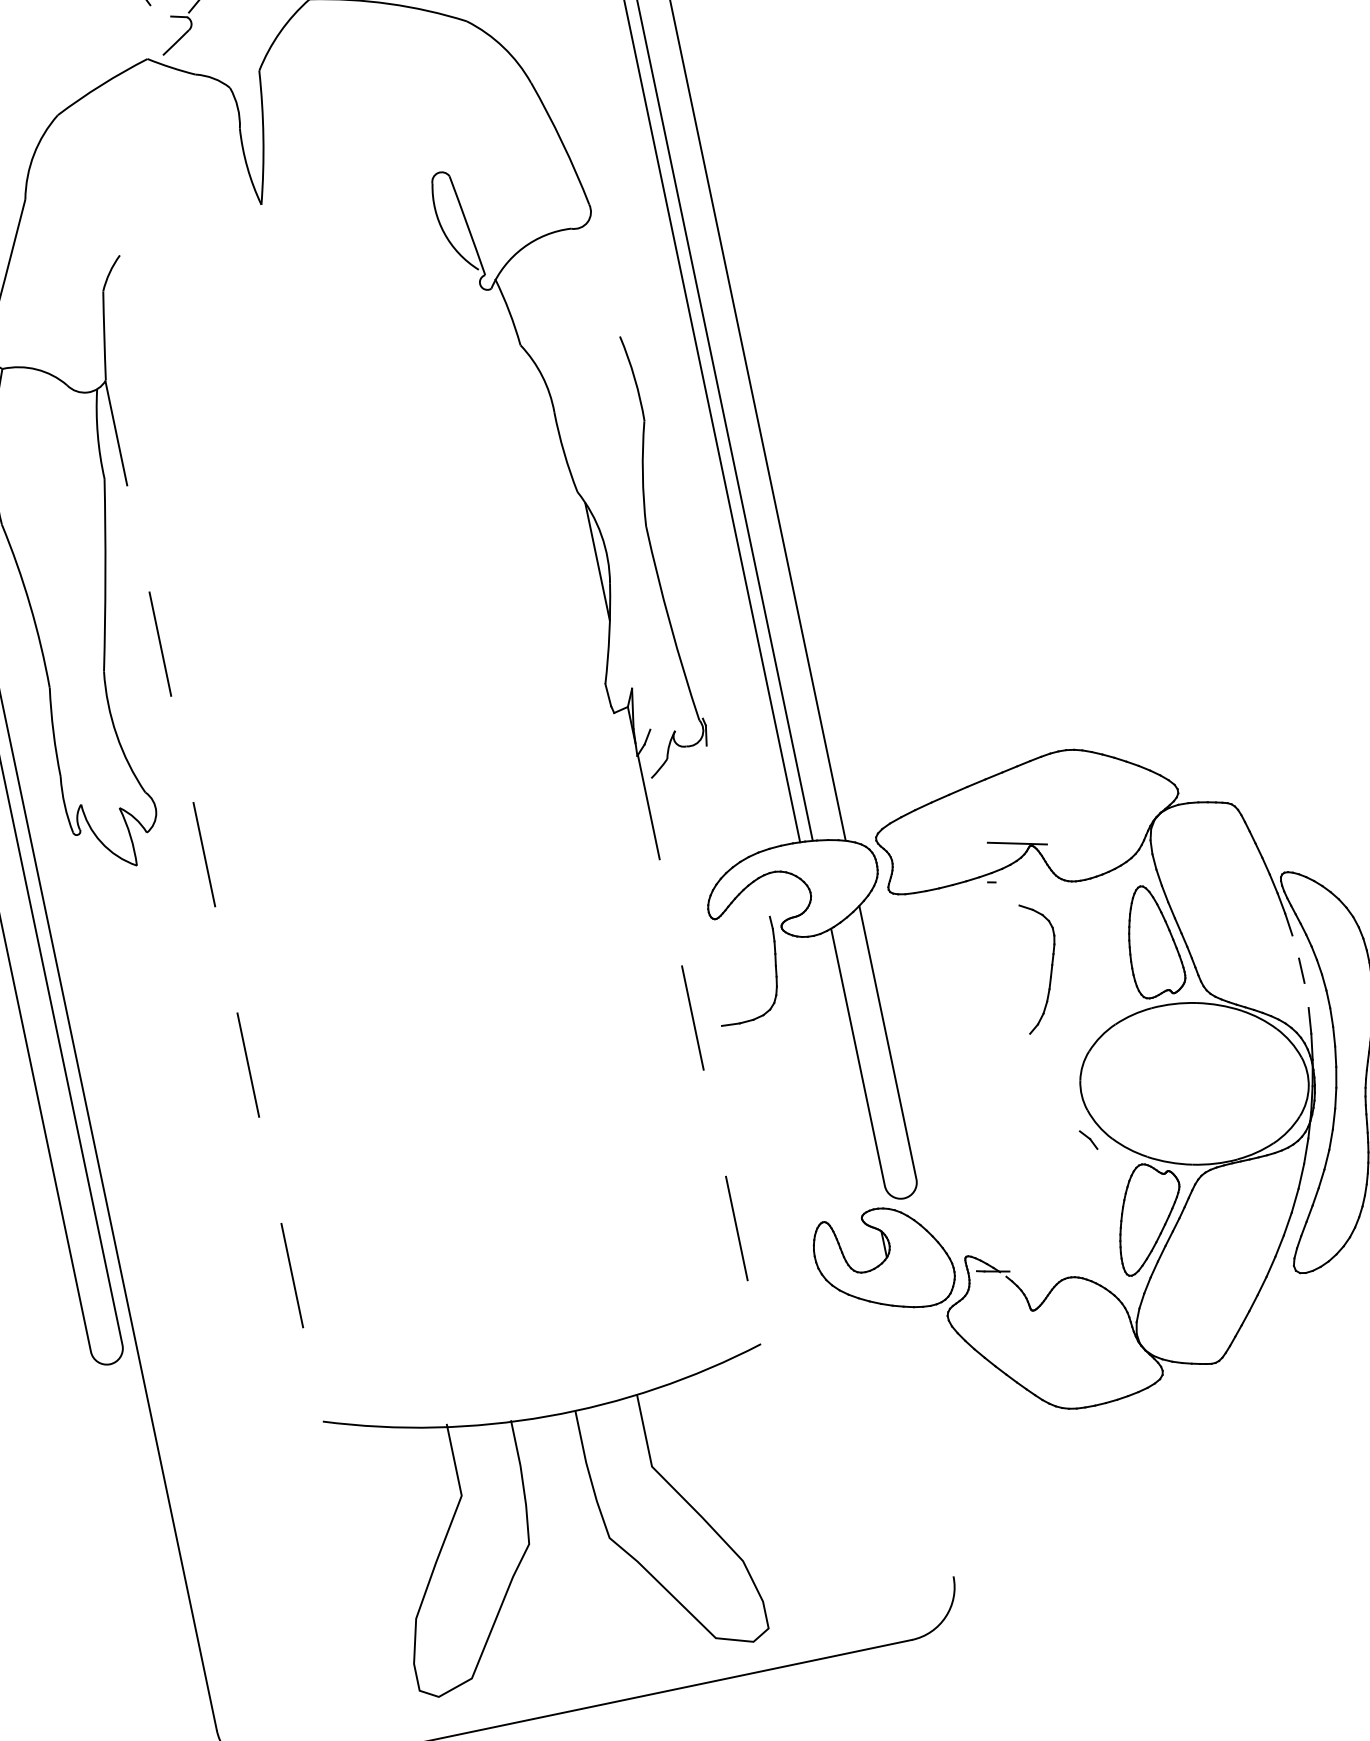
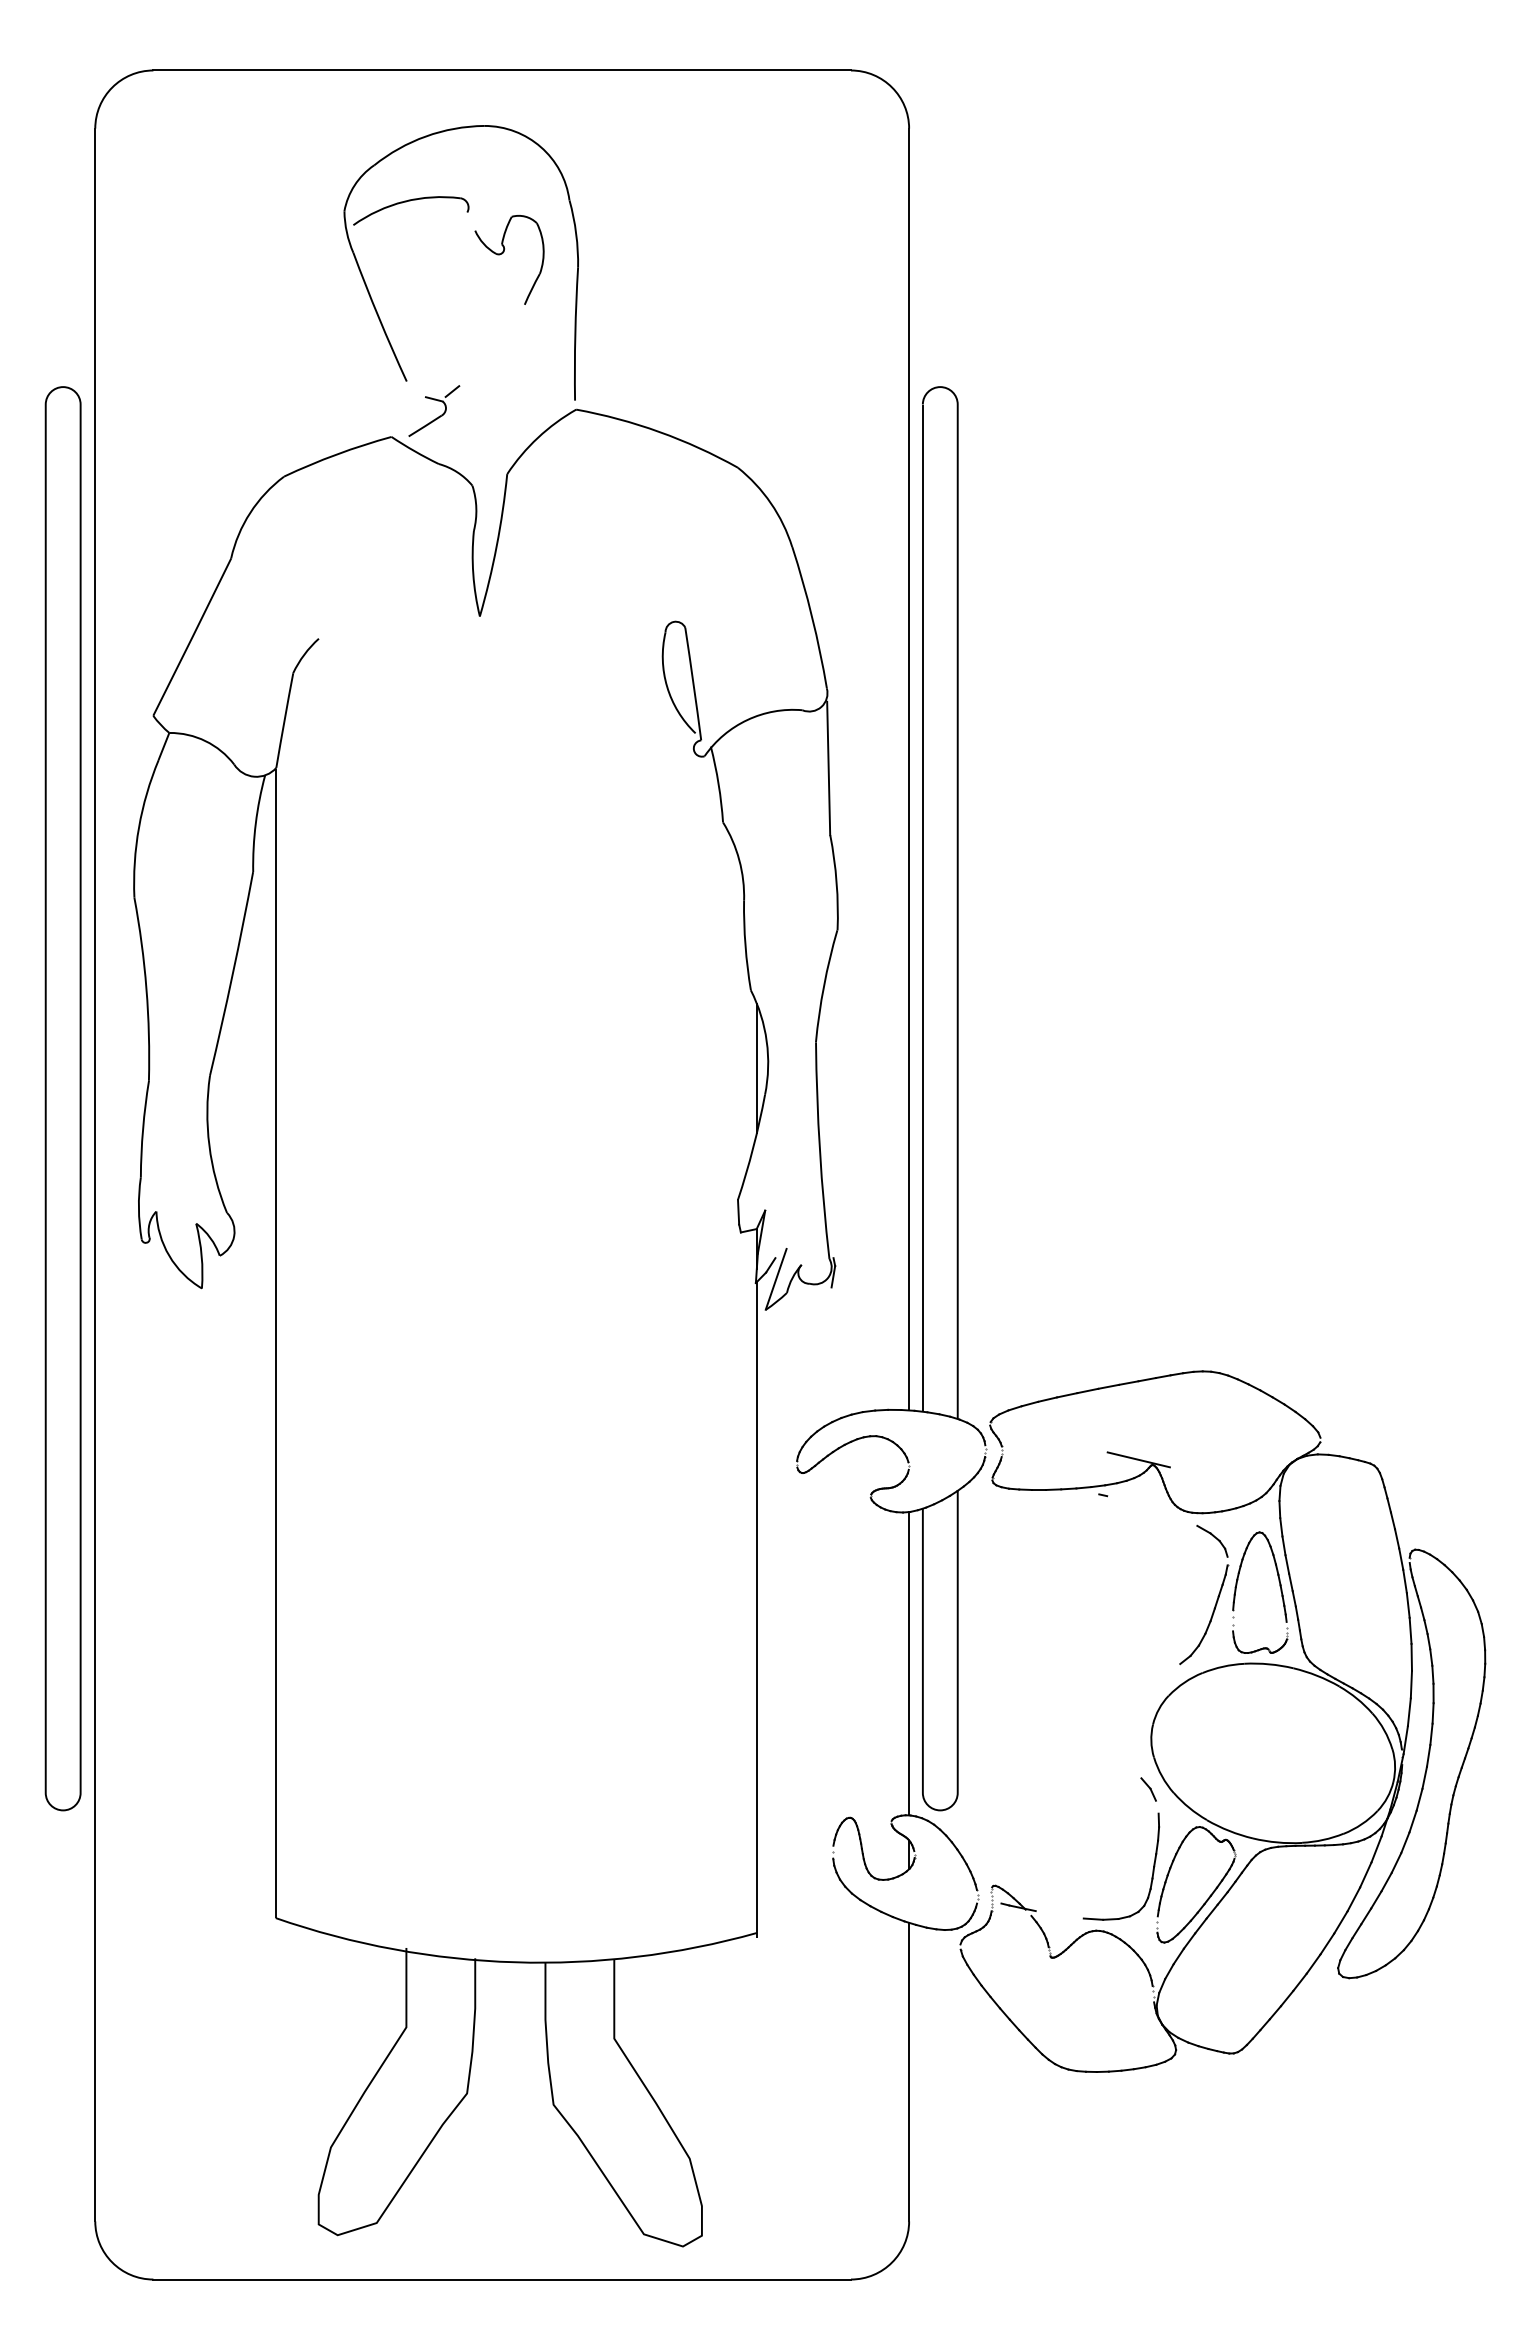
line: (605, 276) -> (828, 768), added
line: (654, 748) -> (775, 1278), added
line: (213, 901) -> (275, 1343), dashed -> solid
line: (1295, 946) -> (1410, 1630), added
part: (774, 968) -> (1152, 1869), moved
part: (1050, 968) -> (1216, 1599), moved
line: (1305, 995) -> (1410, 1684), added
line: (699, 1051) -> (756, 1609), dashed -> solid
line: (848, 1071) -> (909, 1663), added
line: (925, 1440) -> (909, 2071), added

